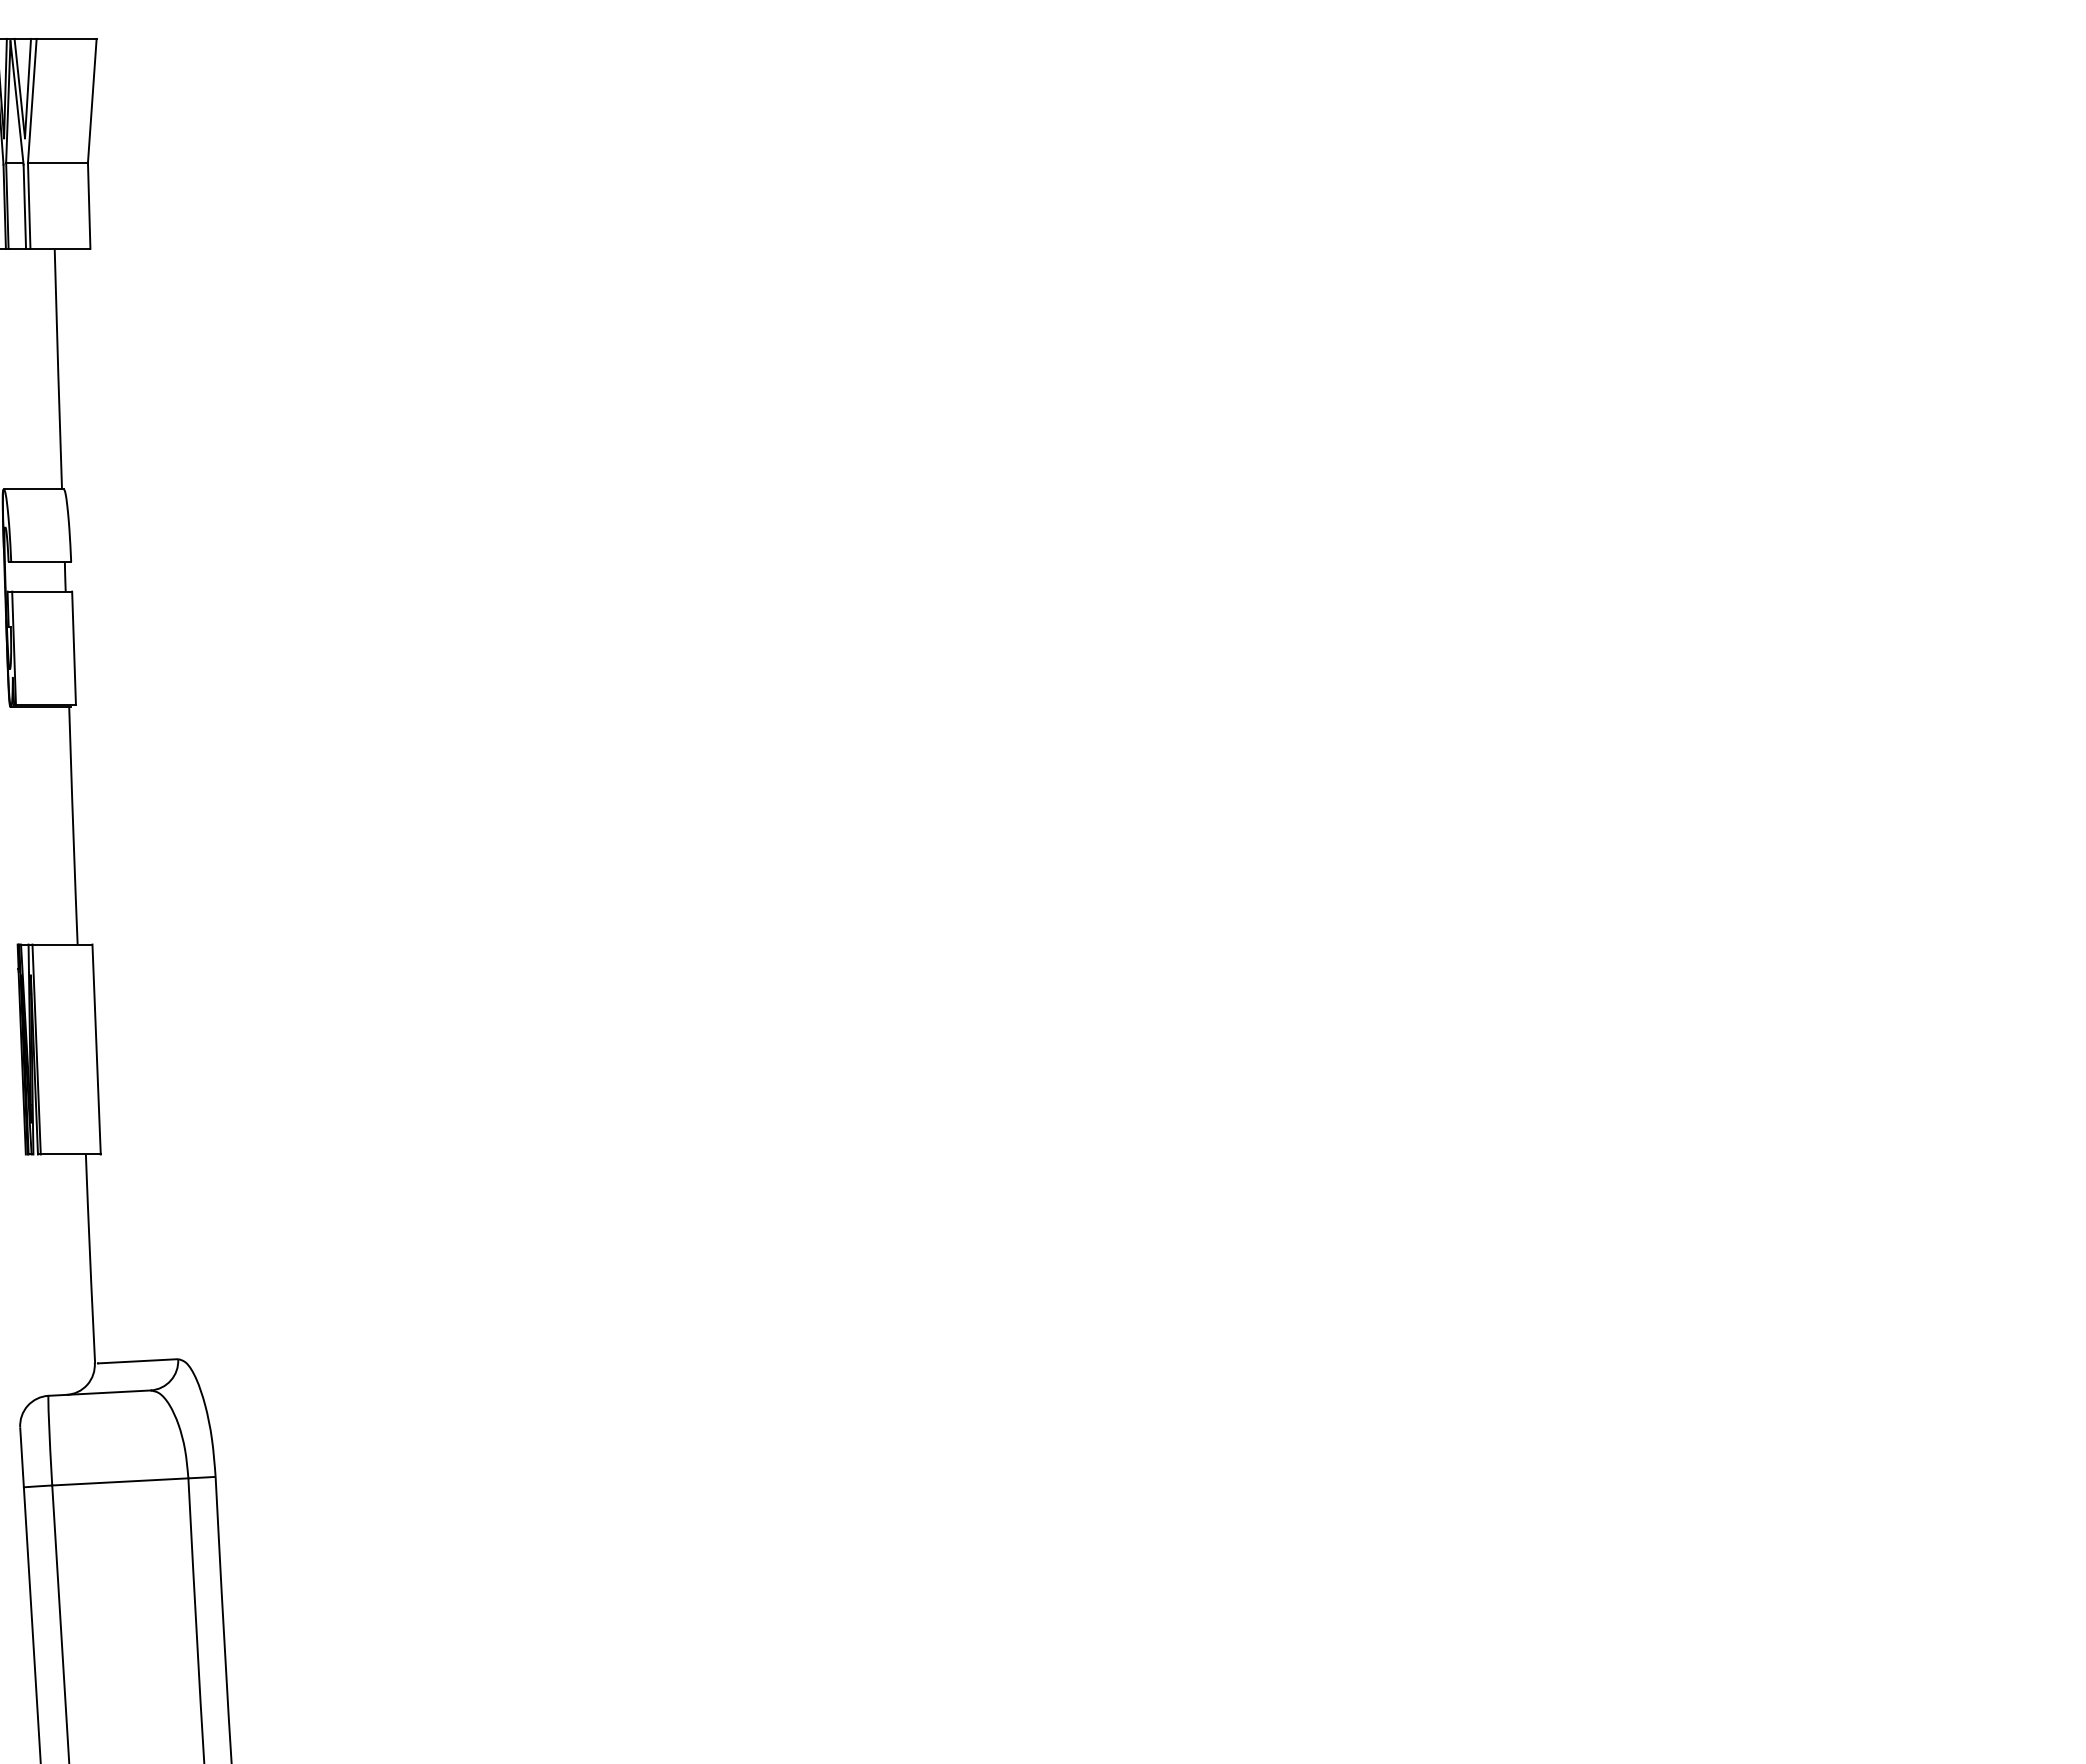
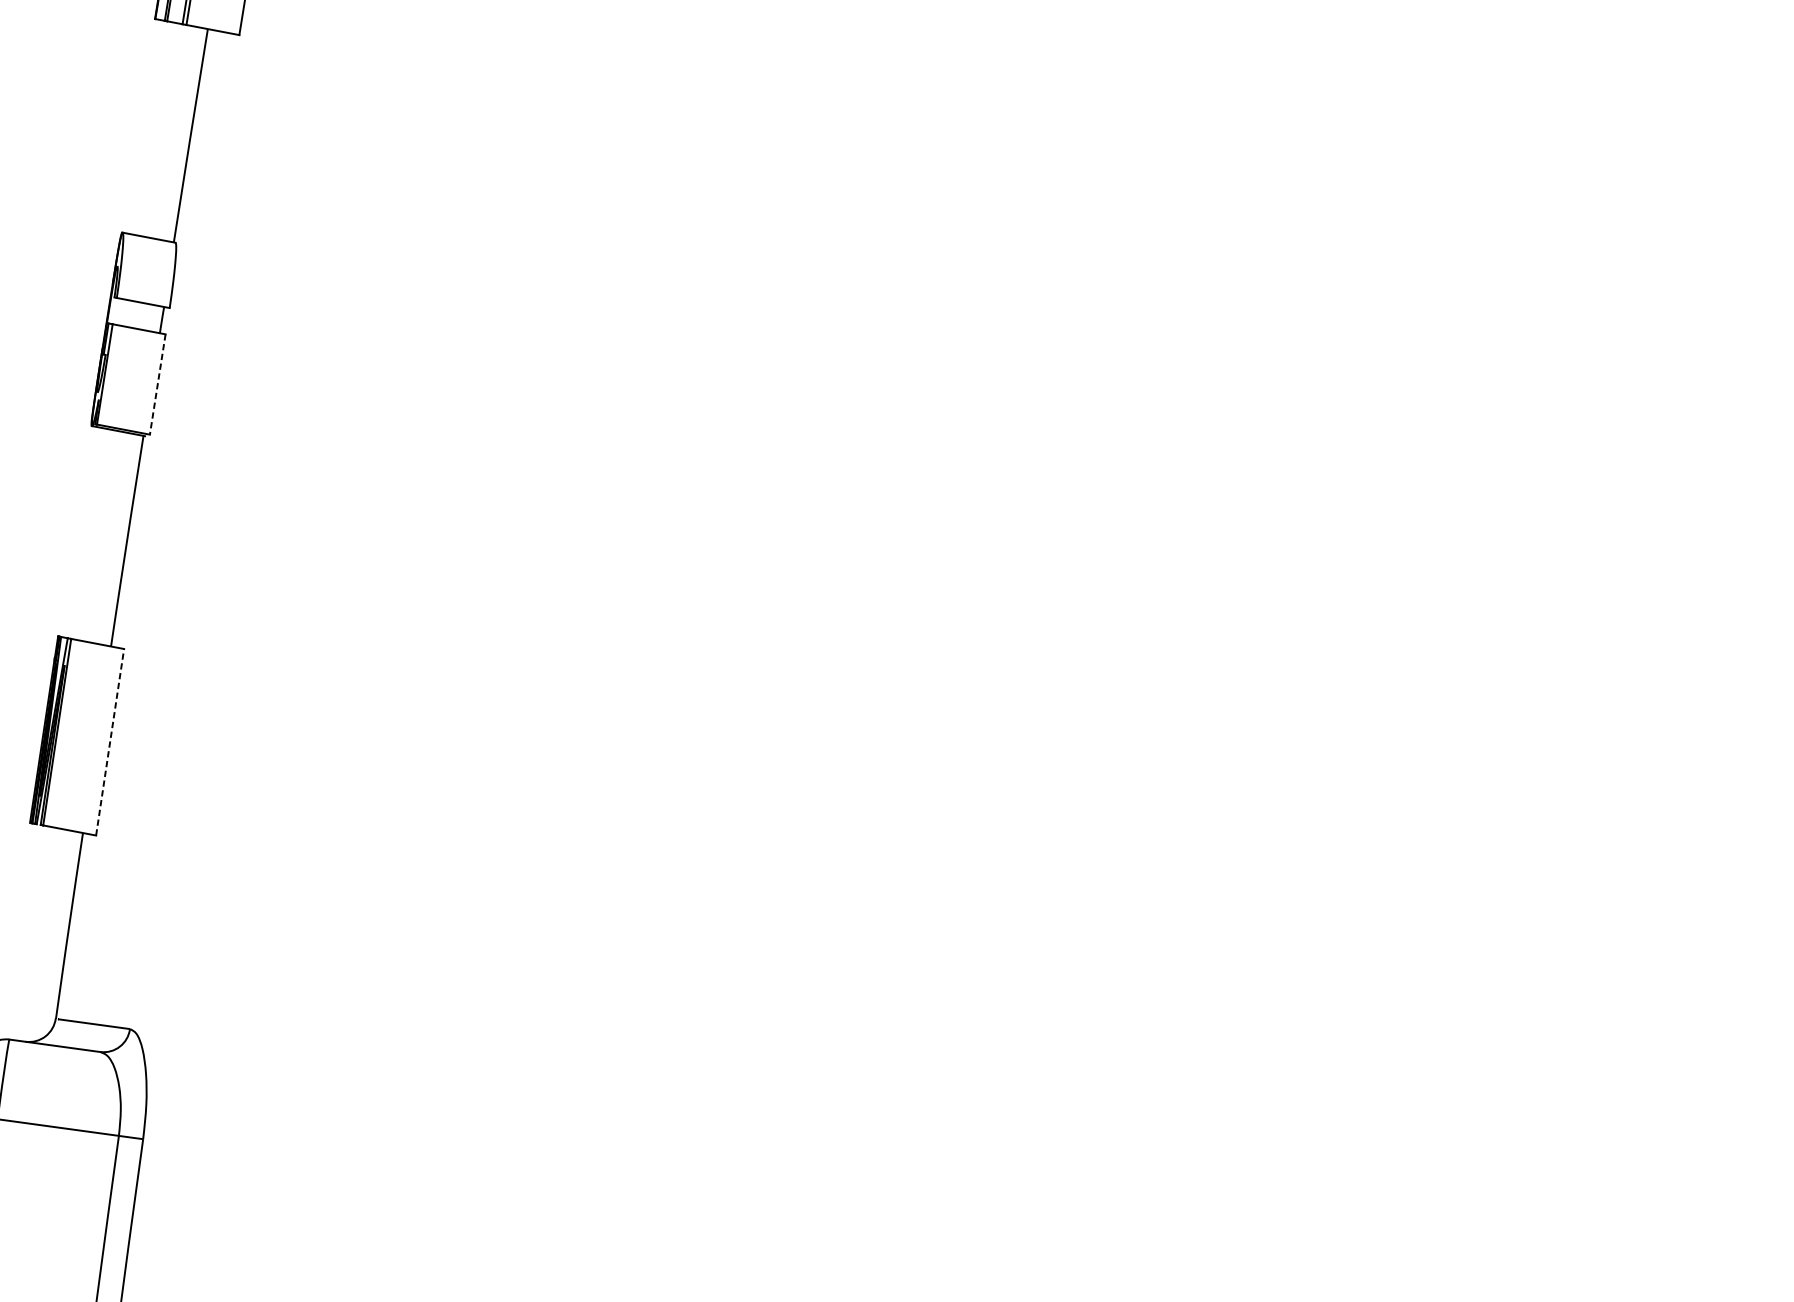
line: (74, 648) -> (158, 384), solid -> dashed
line: (96, 1049) -> (110, 742), solid -> dashed

